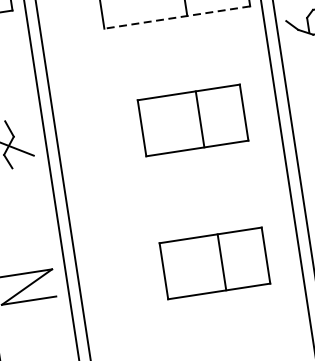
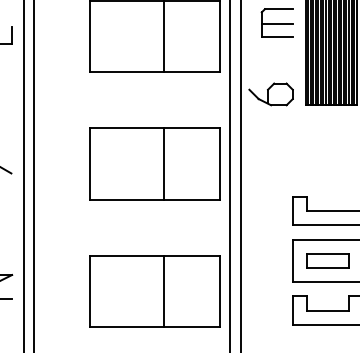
line: (176, 17) -> (154, 72), dashed -> solid
part: (192, 119) -> (154, 163), size x1.43
part: (214, 263) -> (154, 291), size x1.43

